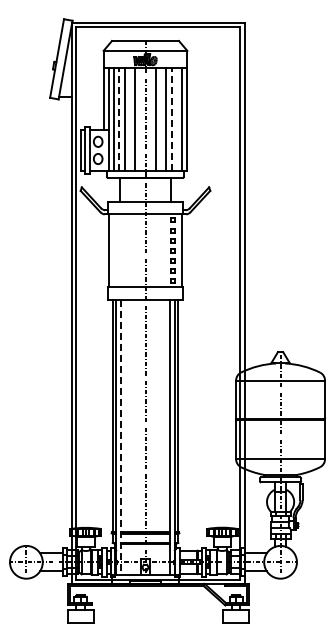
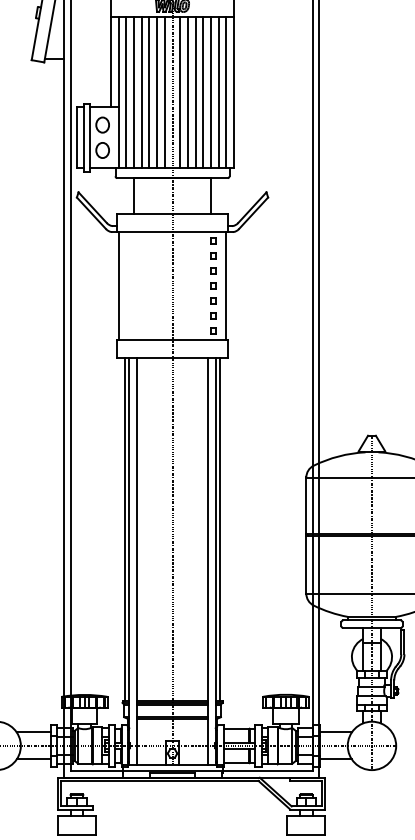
line: (119, 119) -> (134, 92), dashed -> solid
line: (129, 119) -> (148, 92), added
line: (140, 119) -> (165, 92), added
line: (150, 119) -> (179, 92), added
line: (161, 119) -> (196, 92), added
line: (171, 119) -> (210, 92), dashed -> solid
line: (176, 119) -> (218, 92), added
line: (121, 437) -> (137, 561), dashed -> solid

